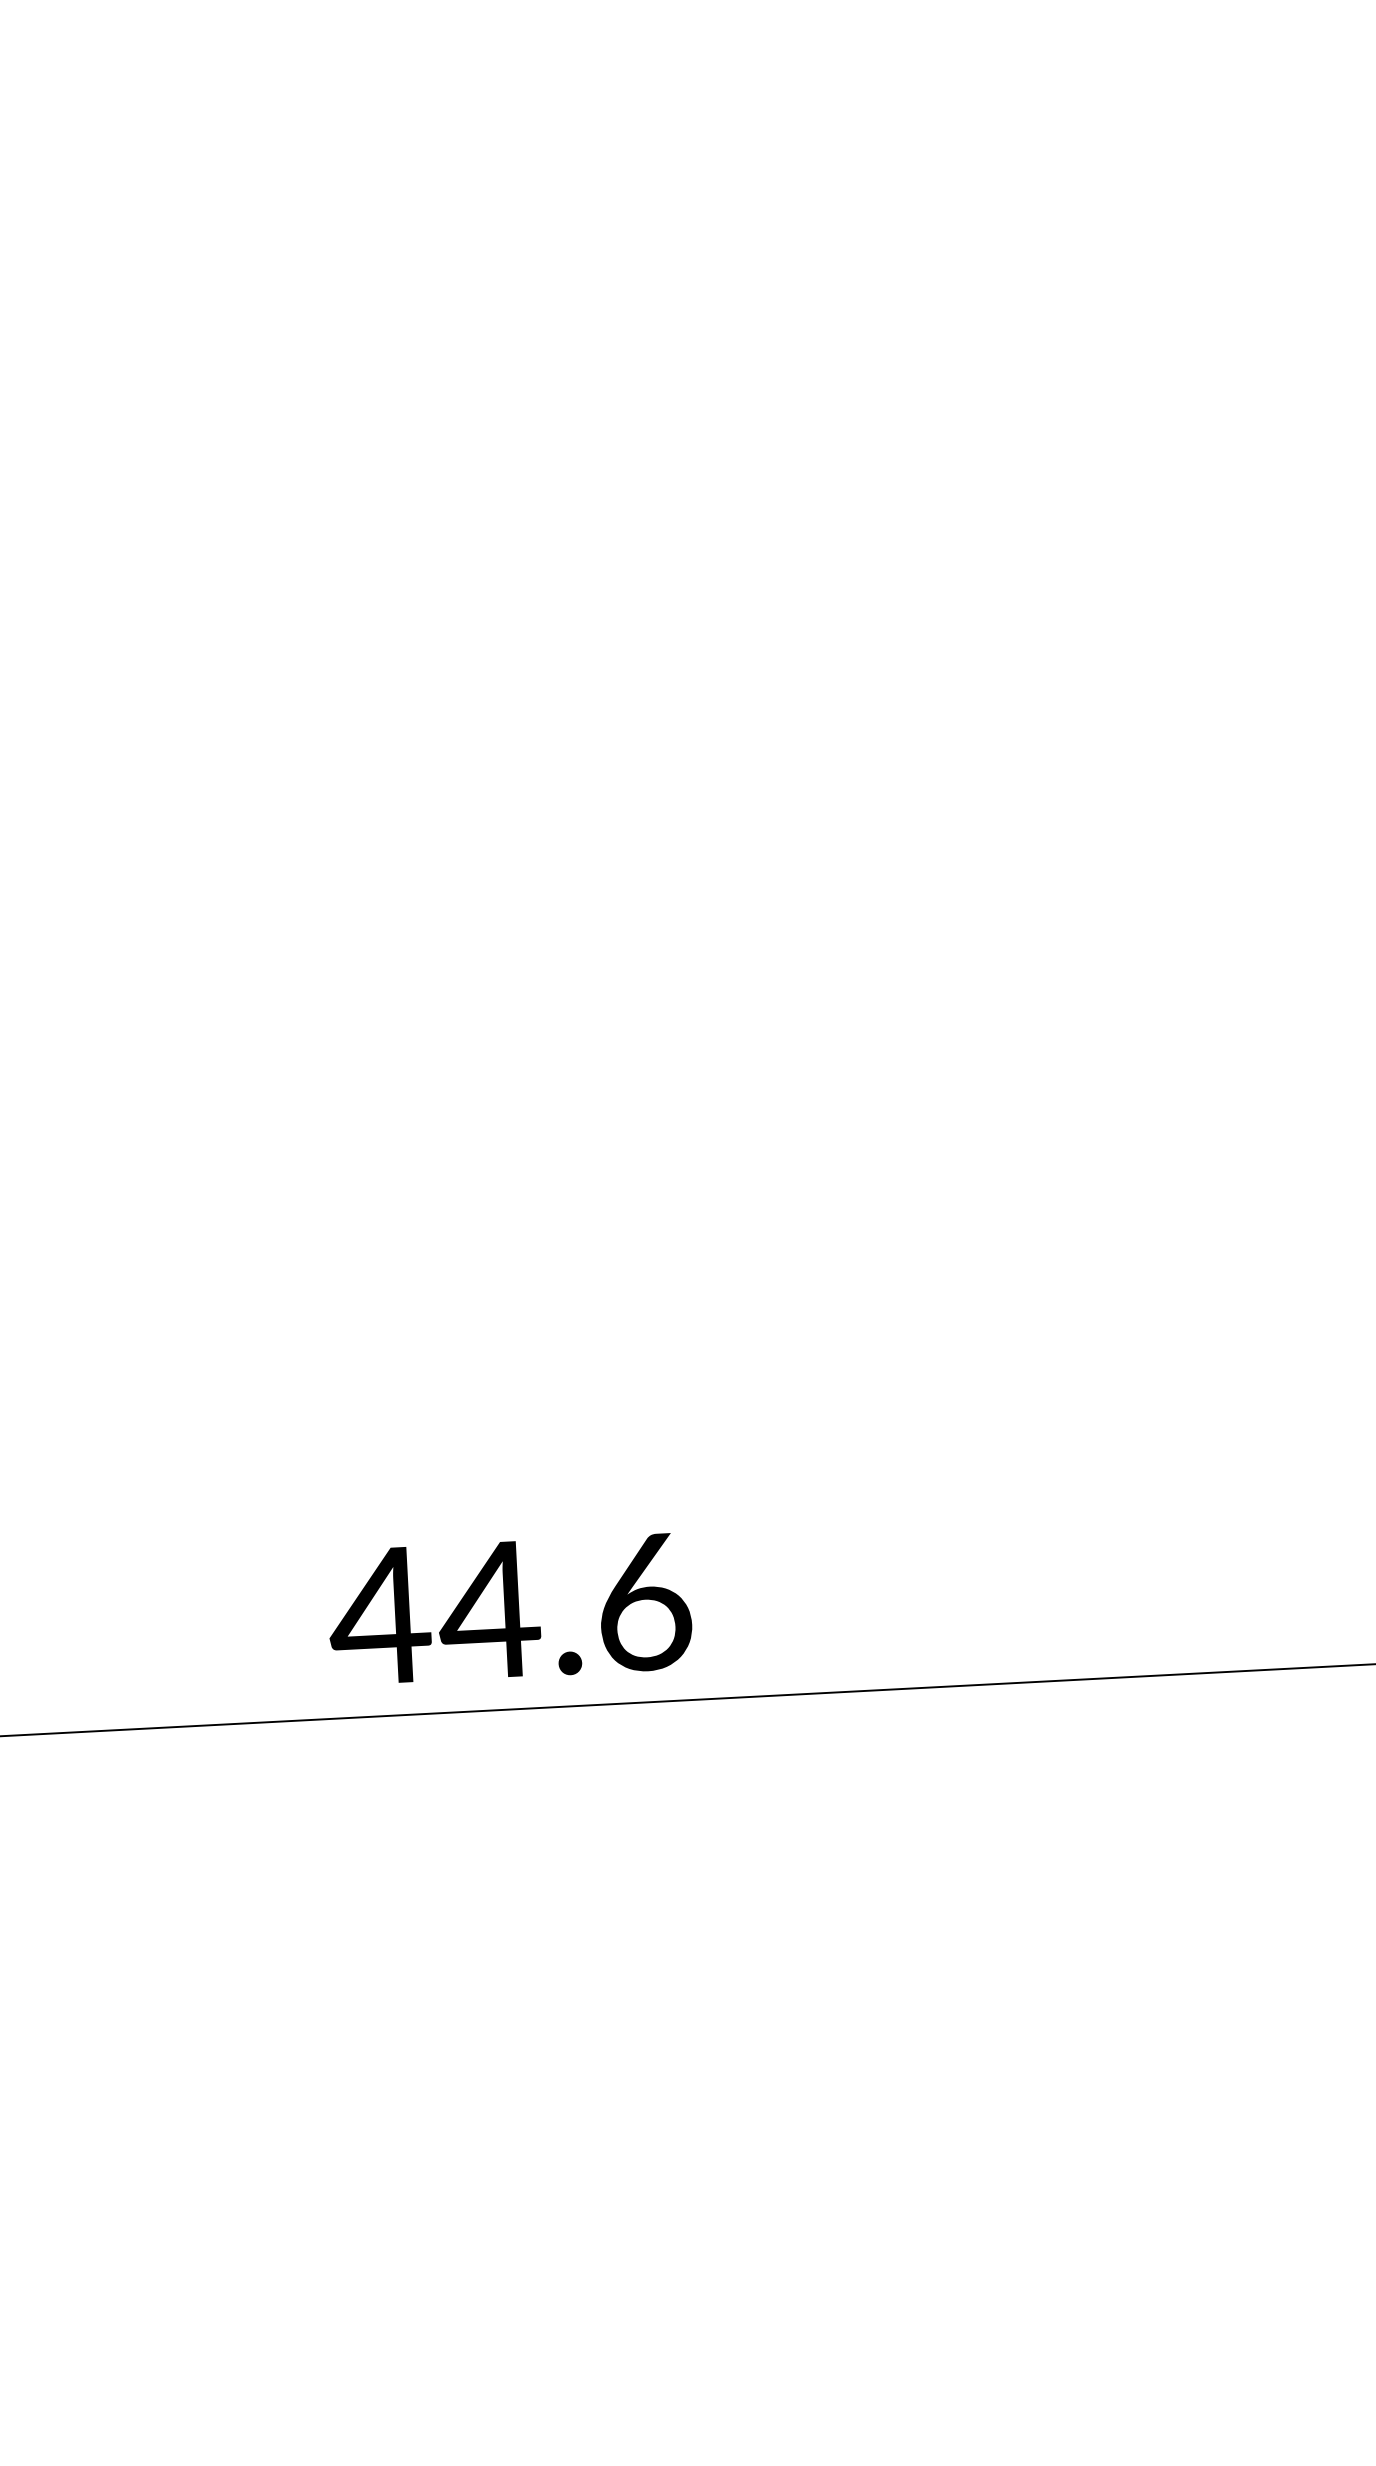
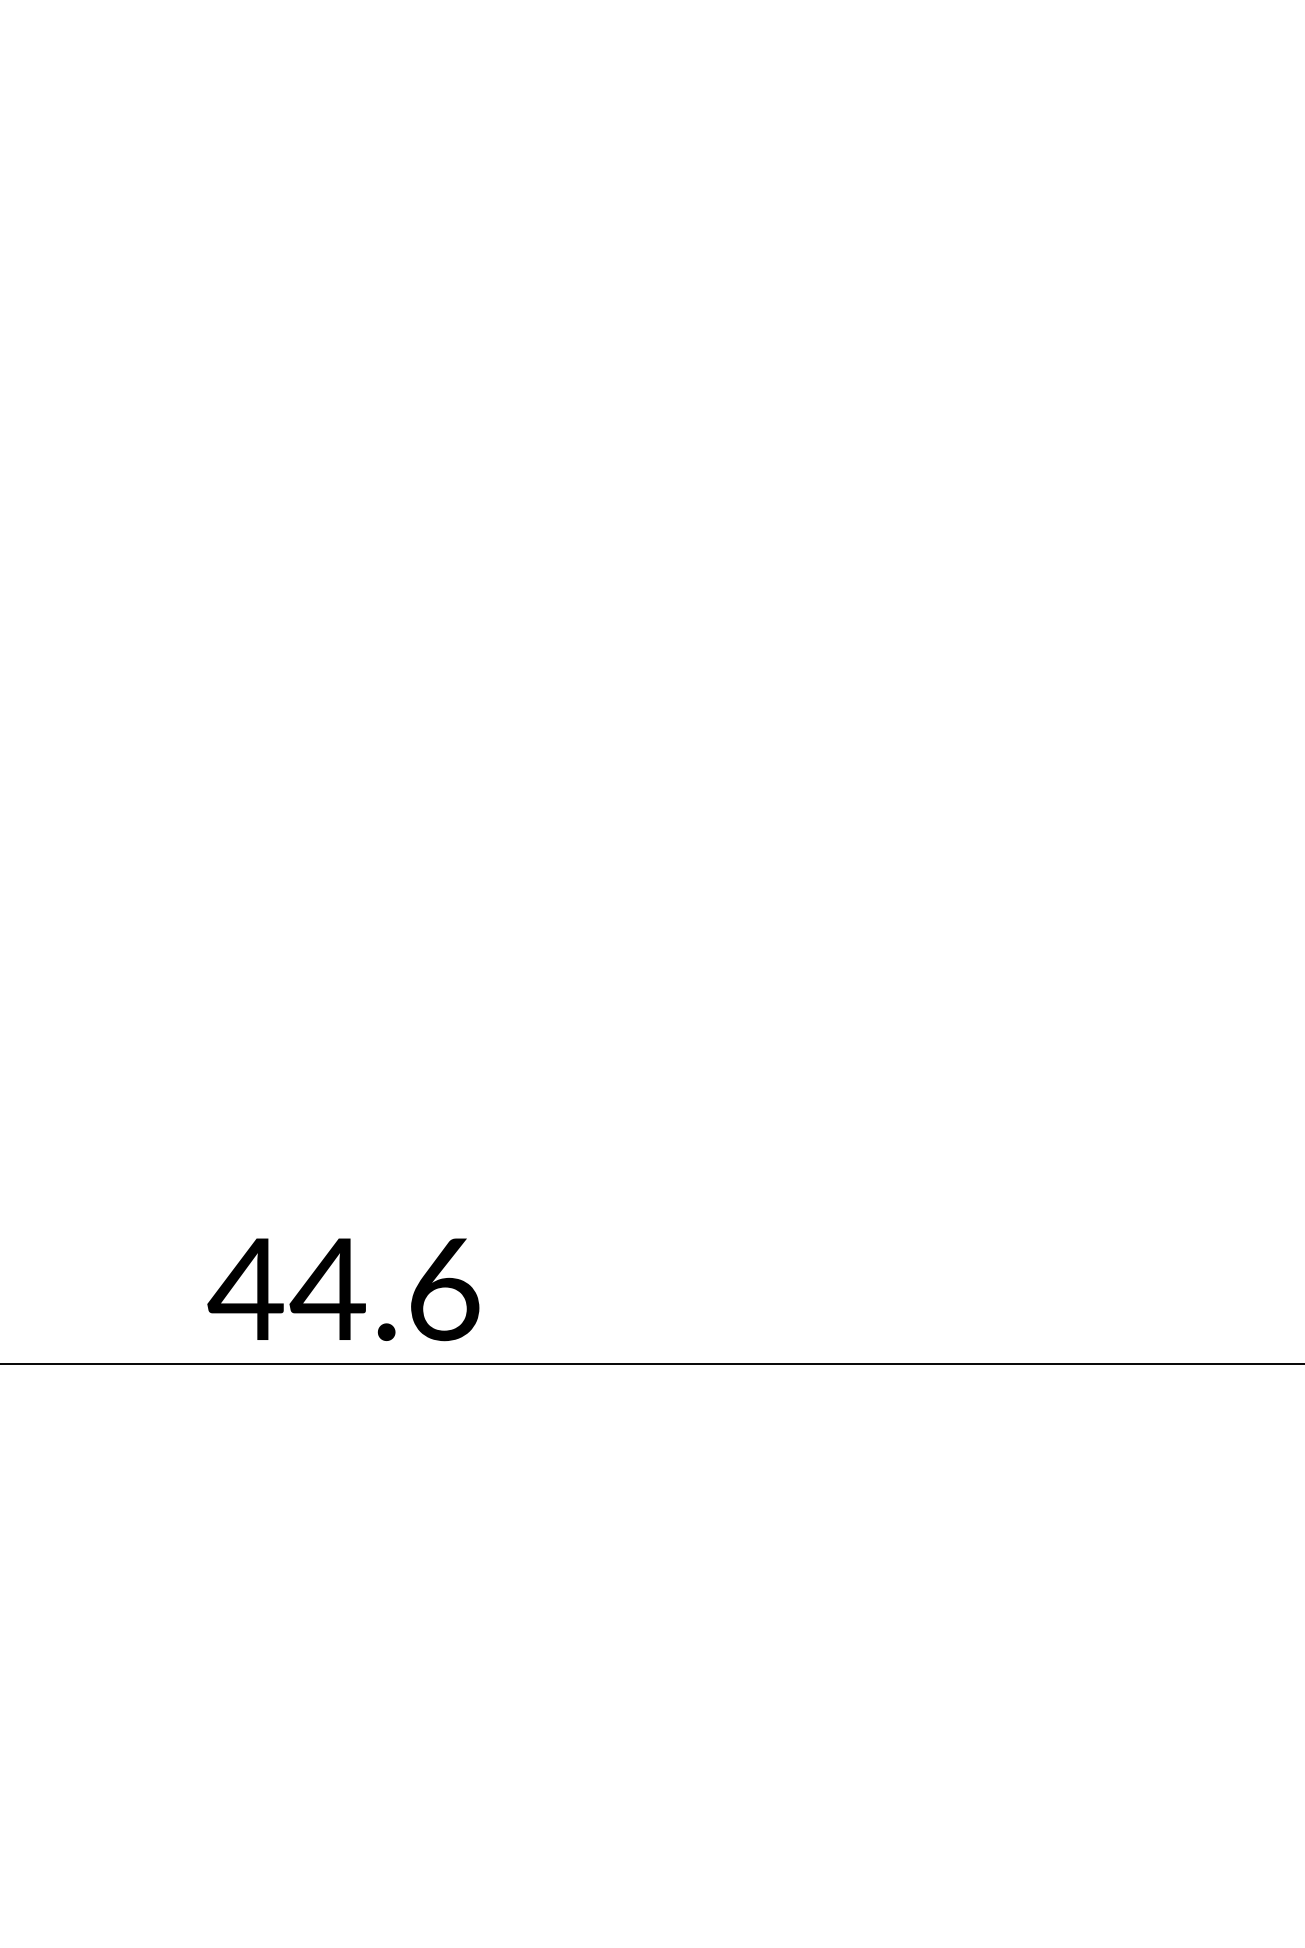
text: (509, 1609) -> (343, 1289), moved

